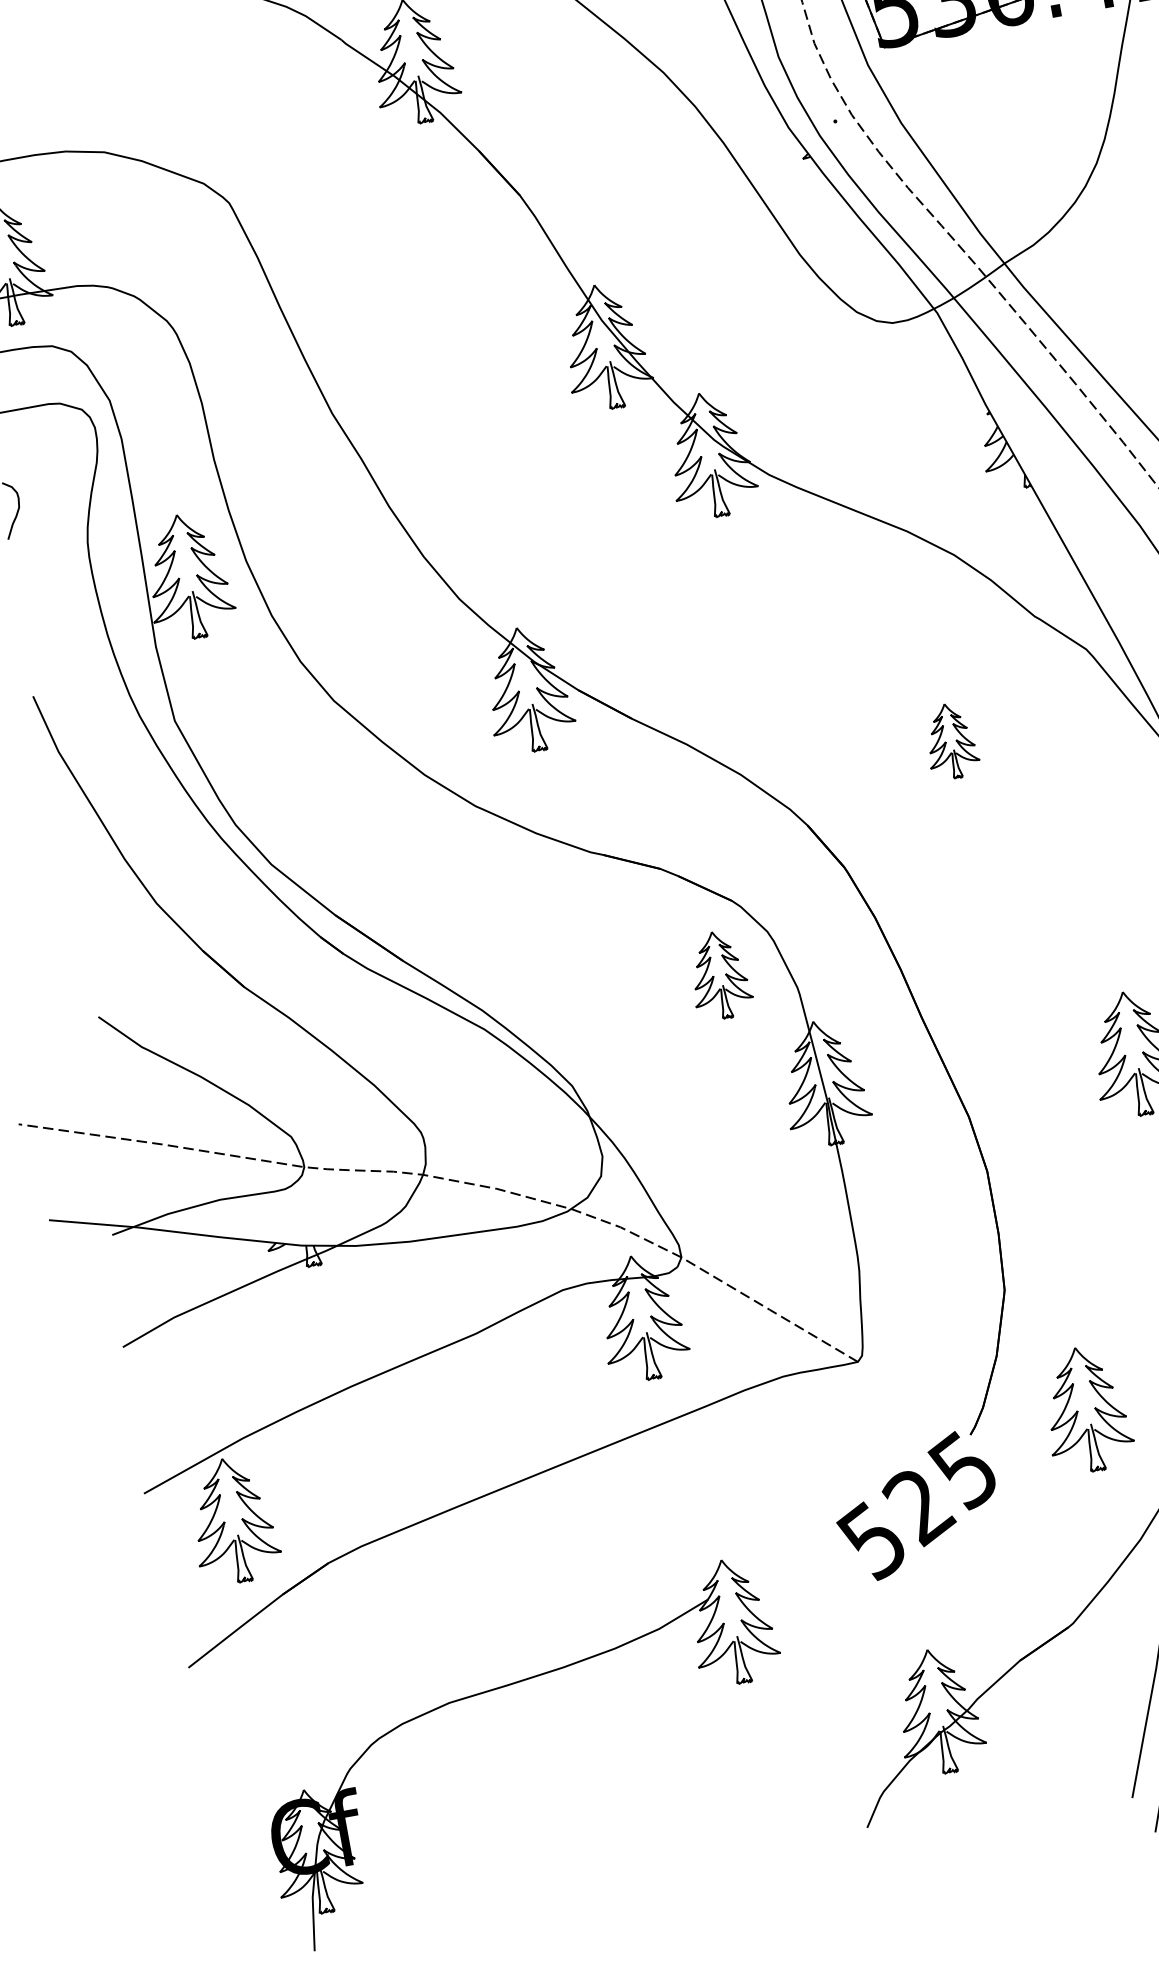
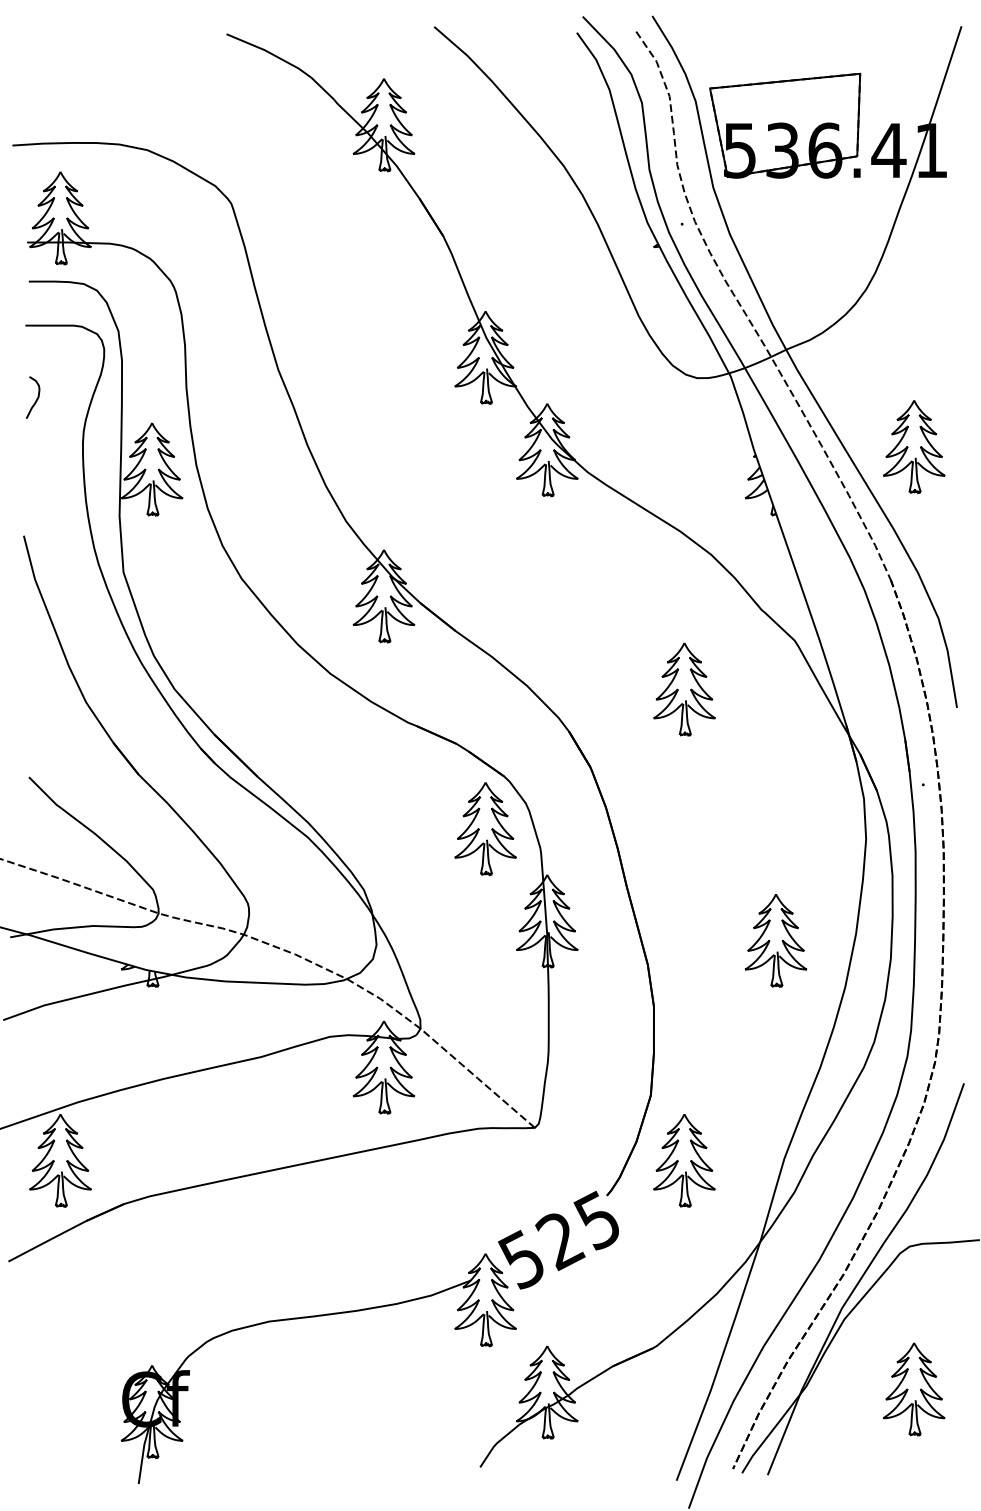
part: (951, 741) -> (684, 689), size x1.67
part: (719, 974) -> (485, 828), size x1.43
part: (1086, 1409) -> (684, 1160), moved
part: (510, 1686) -> (315, 1317), moved

